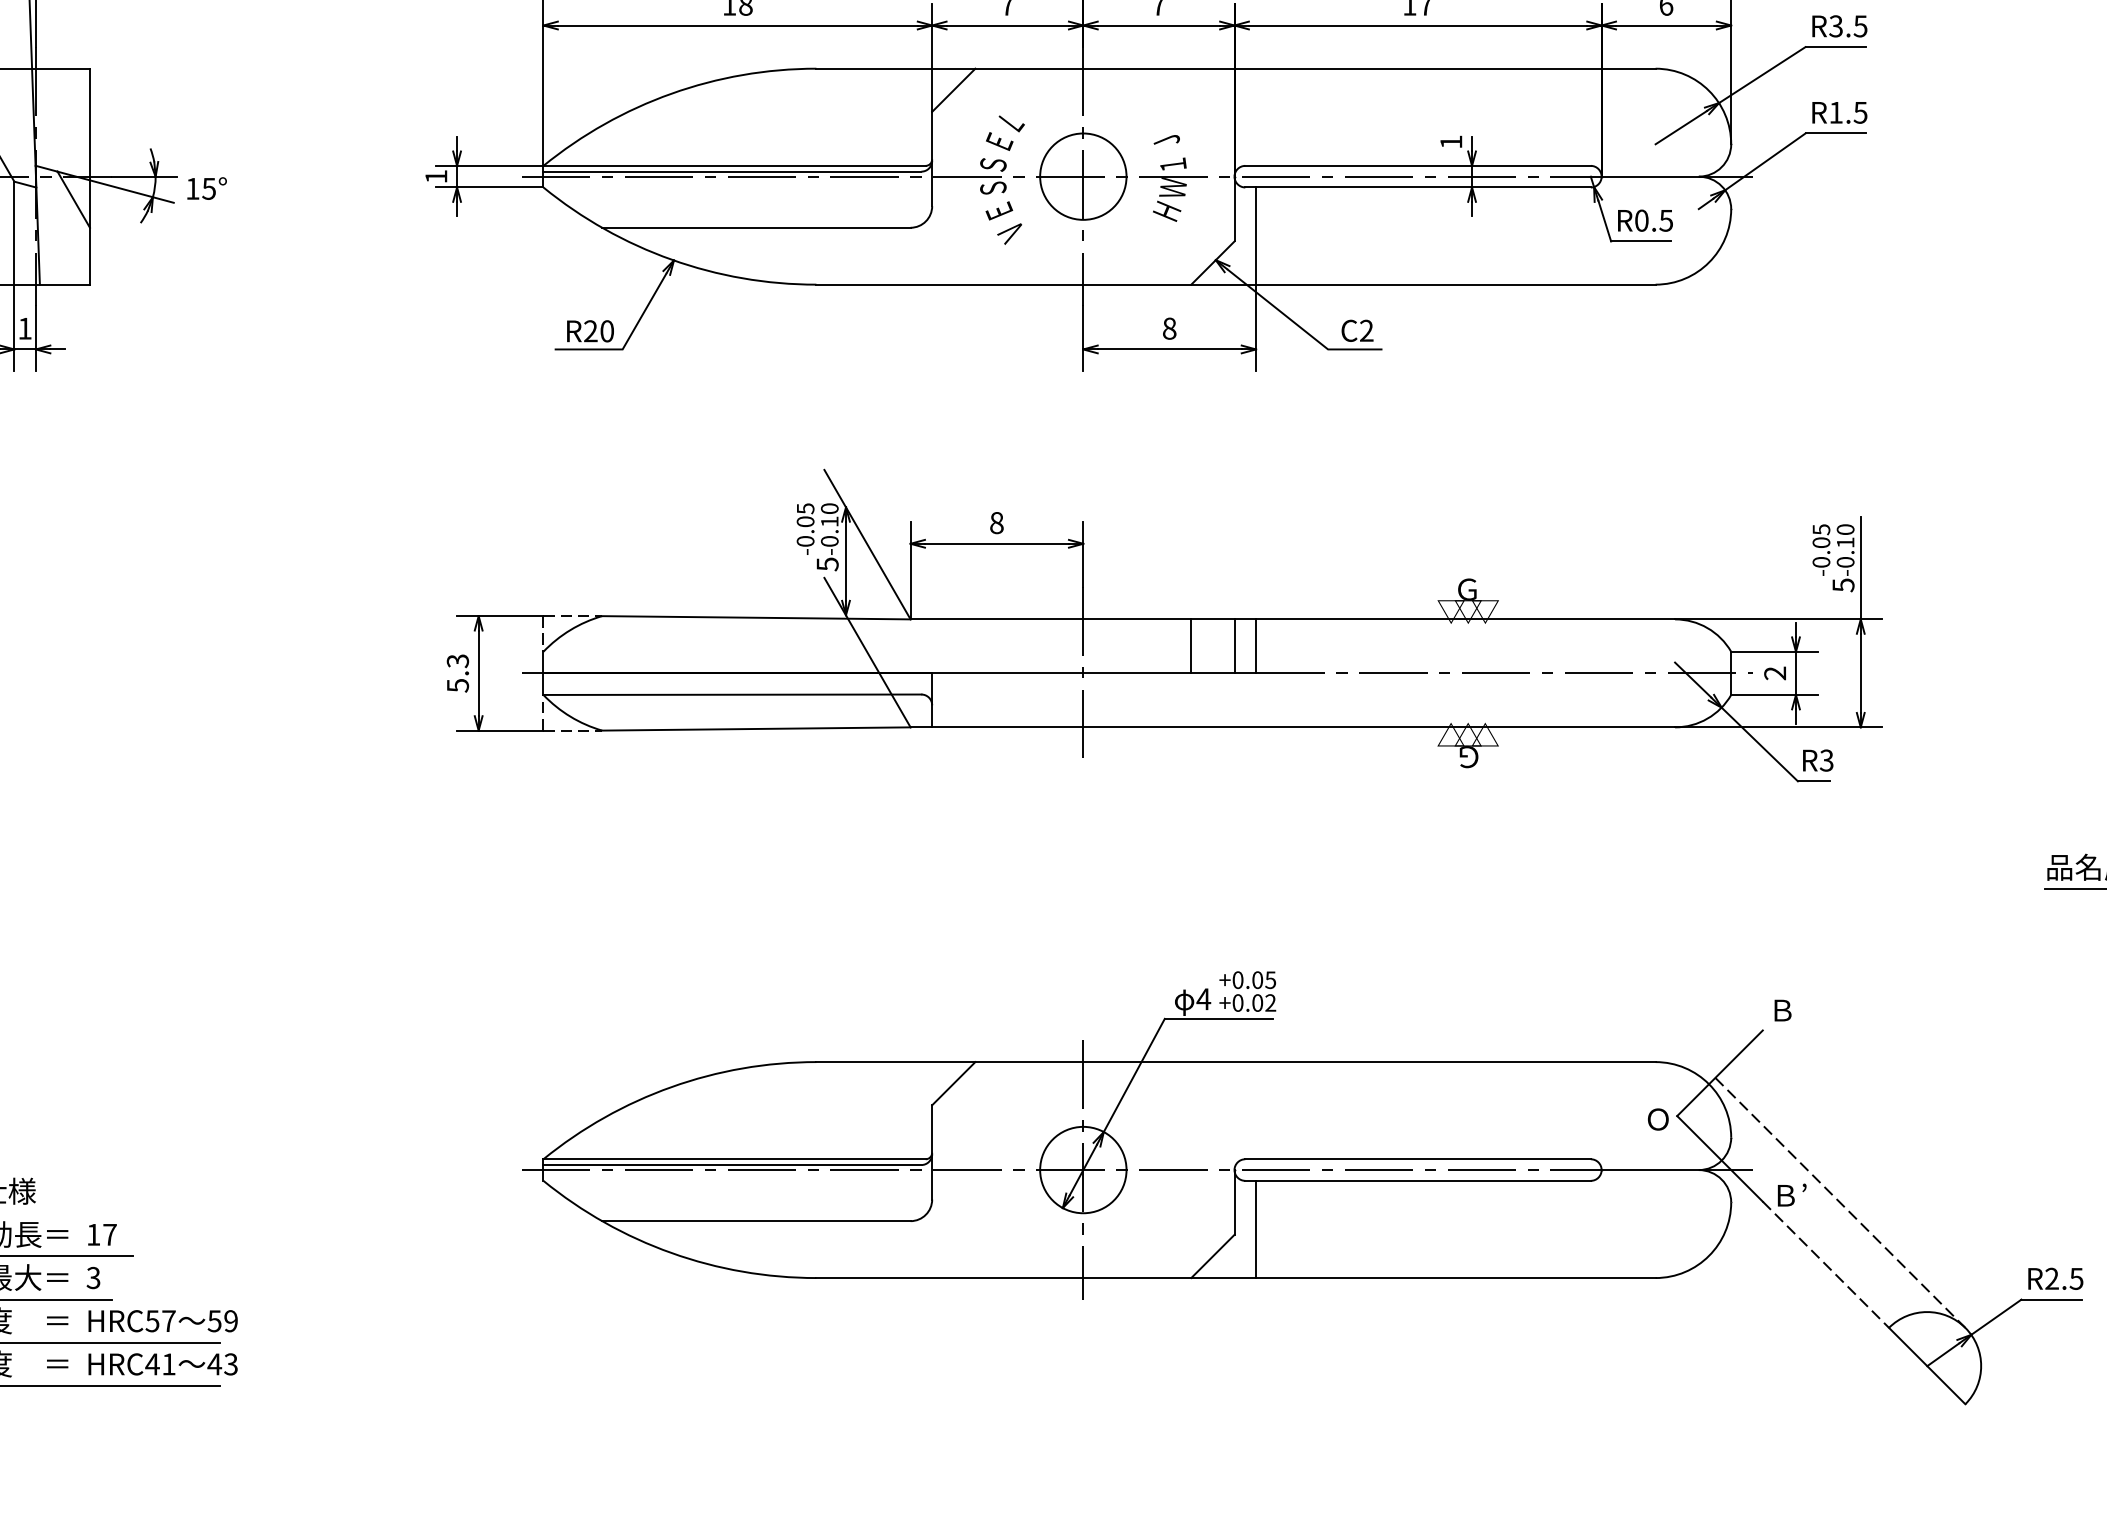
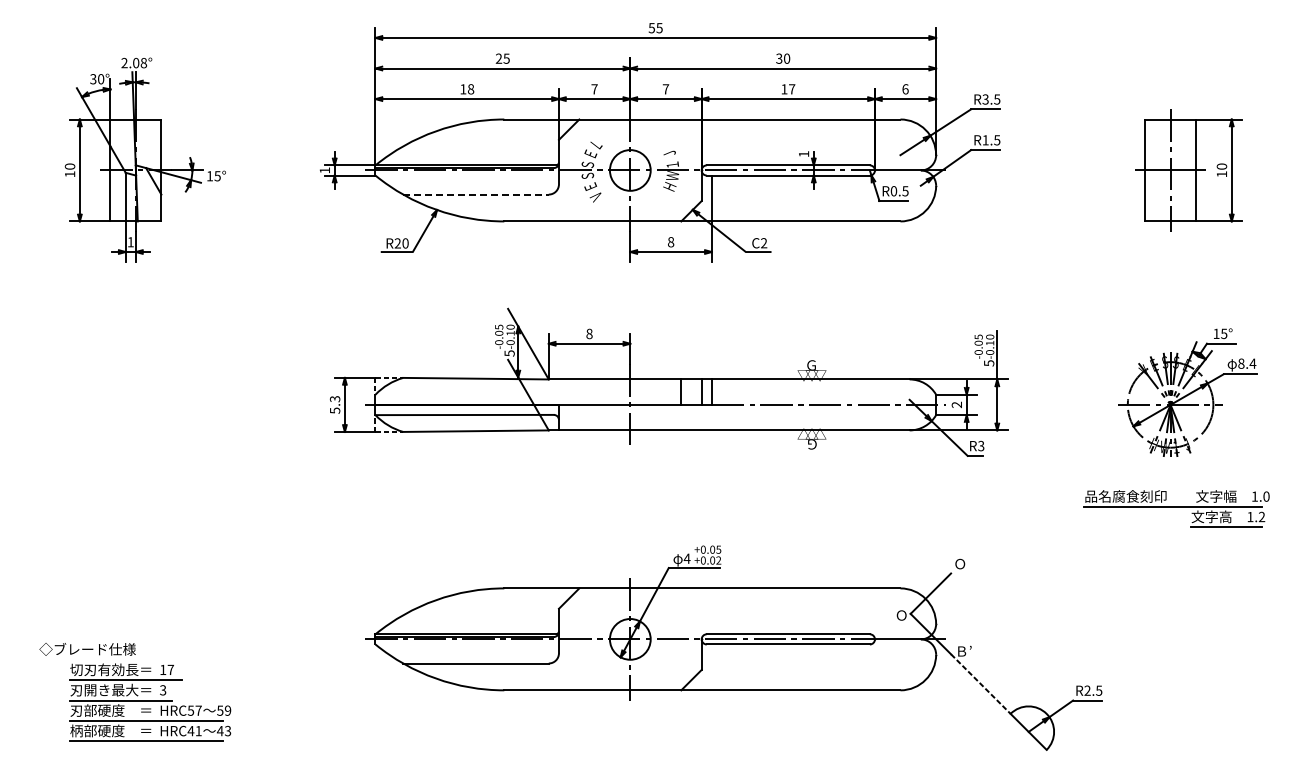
line: (755, 227) -> (475, 194), solid -> dashed
text: (1782, 1009) -> (960, 563), Ｂ -> Ｏ
line: (1840, 1202) -> (987, 654), removed
line: (1255, 1229) -> (711, 667), removed

